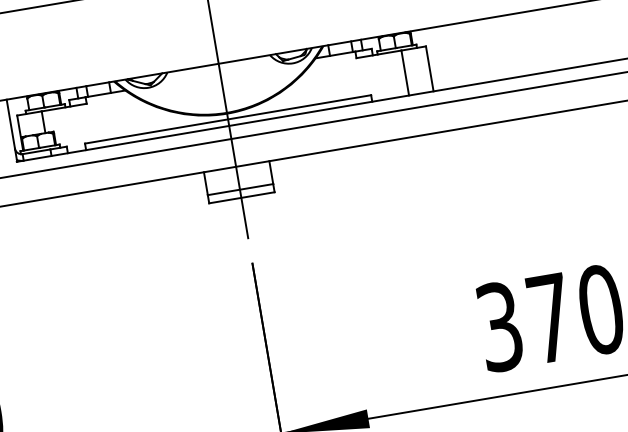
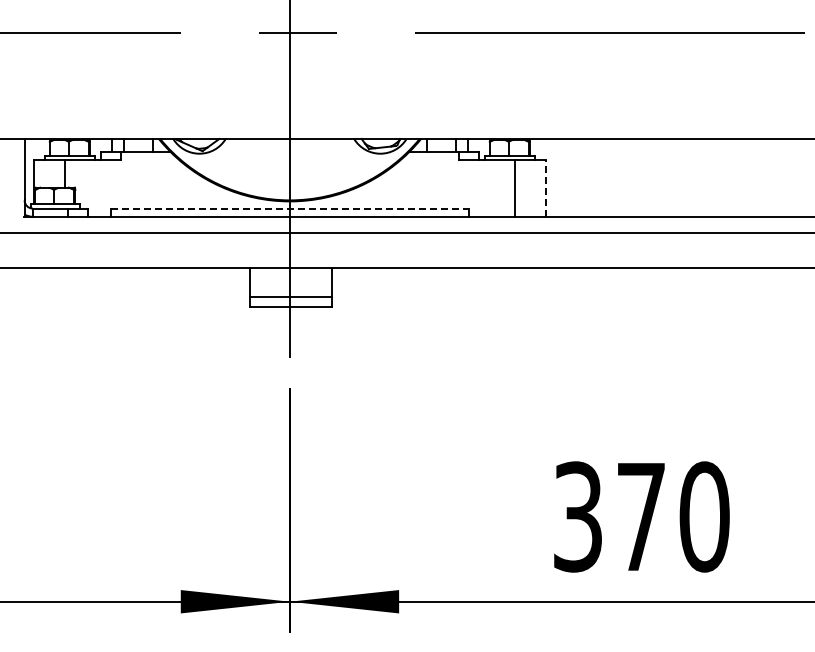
line: (429, 68) -> (545, 188), solid -> dashed
line: (228, 119) -> (290, 208), solid -> dashed

